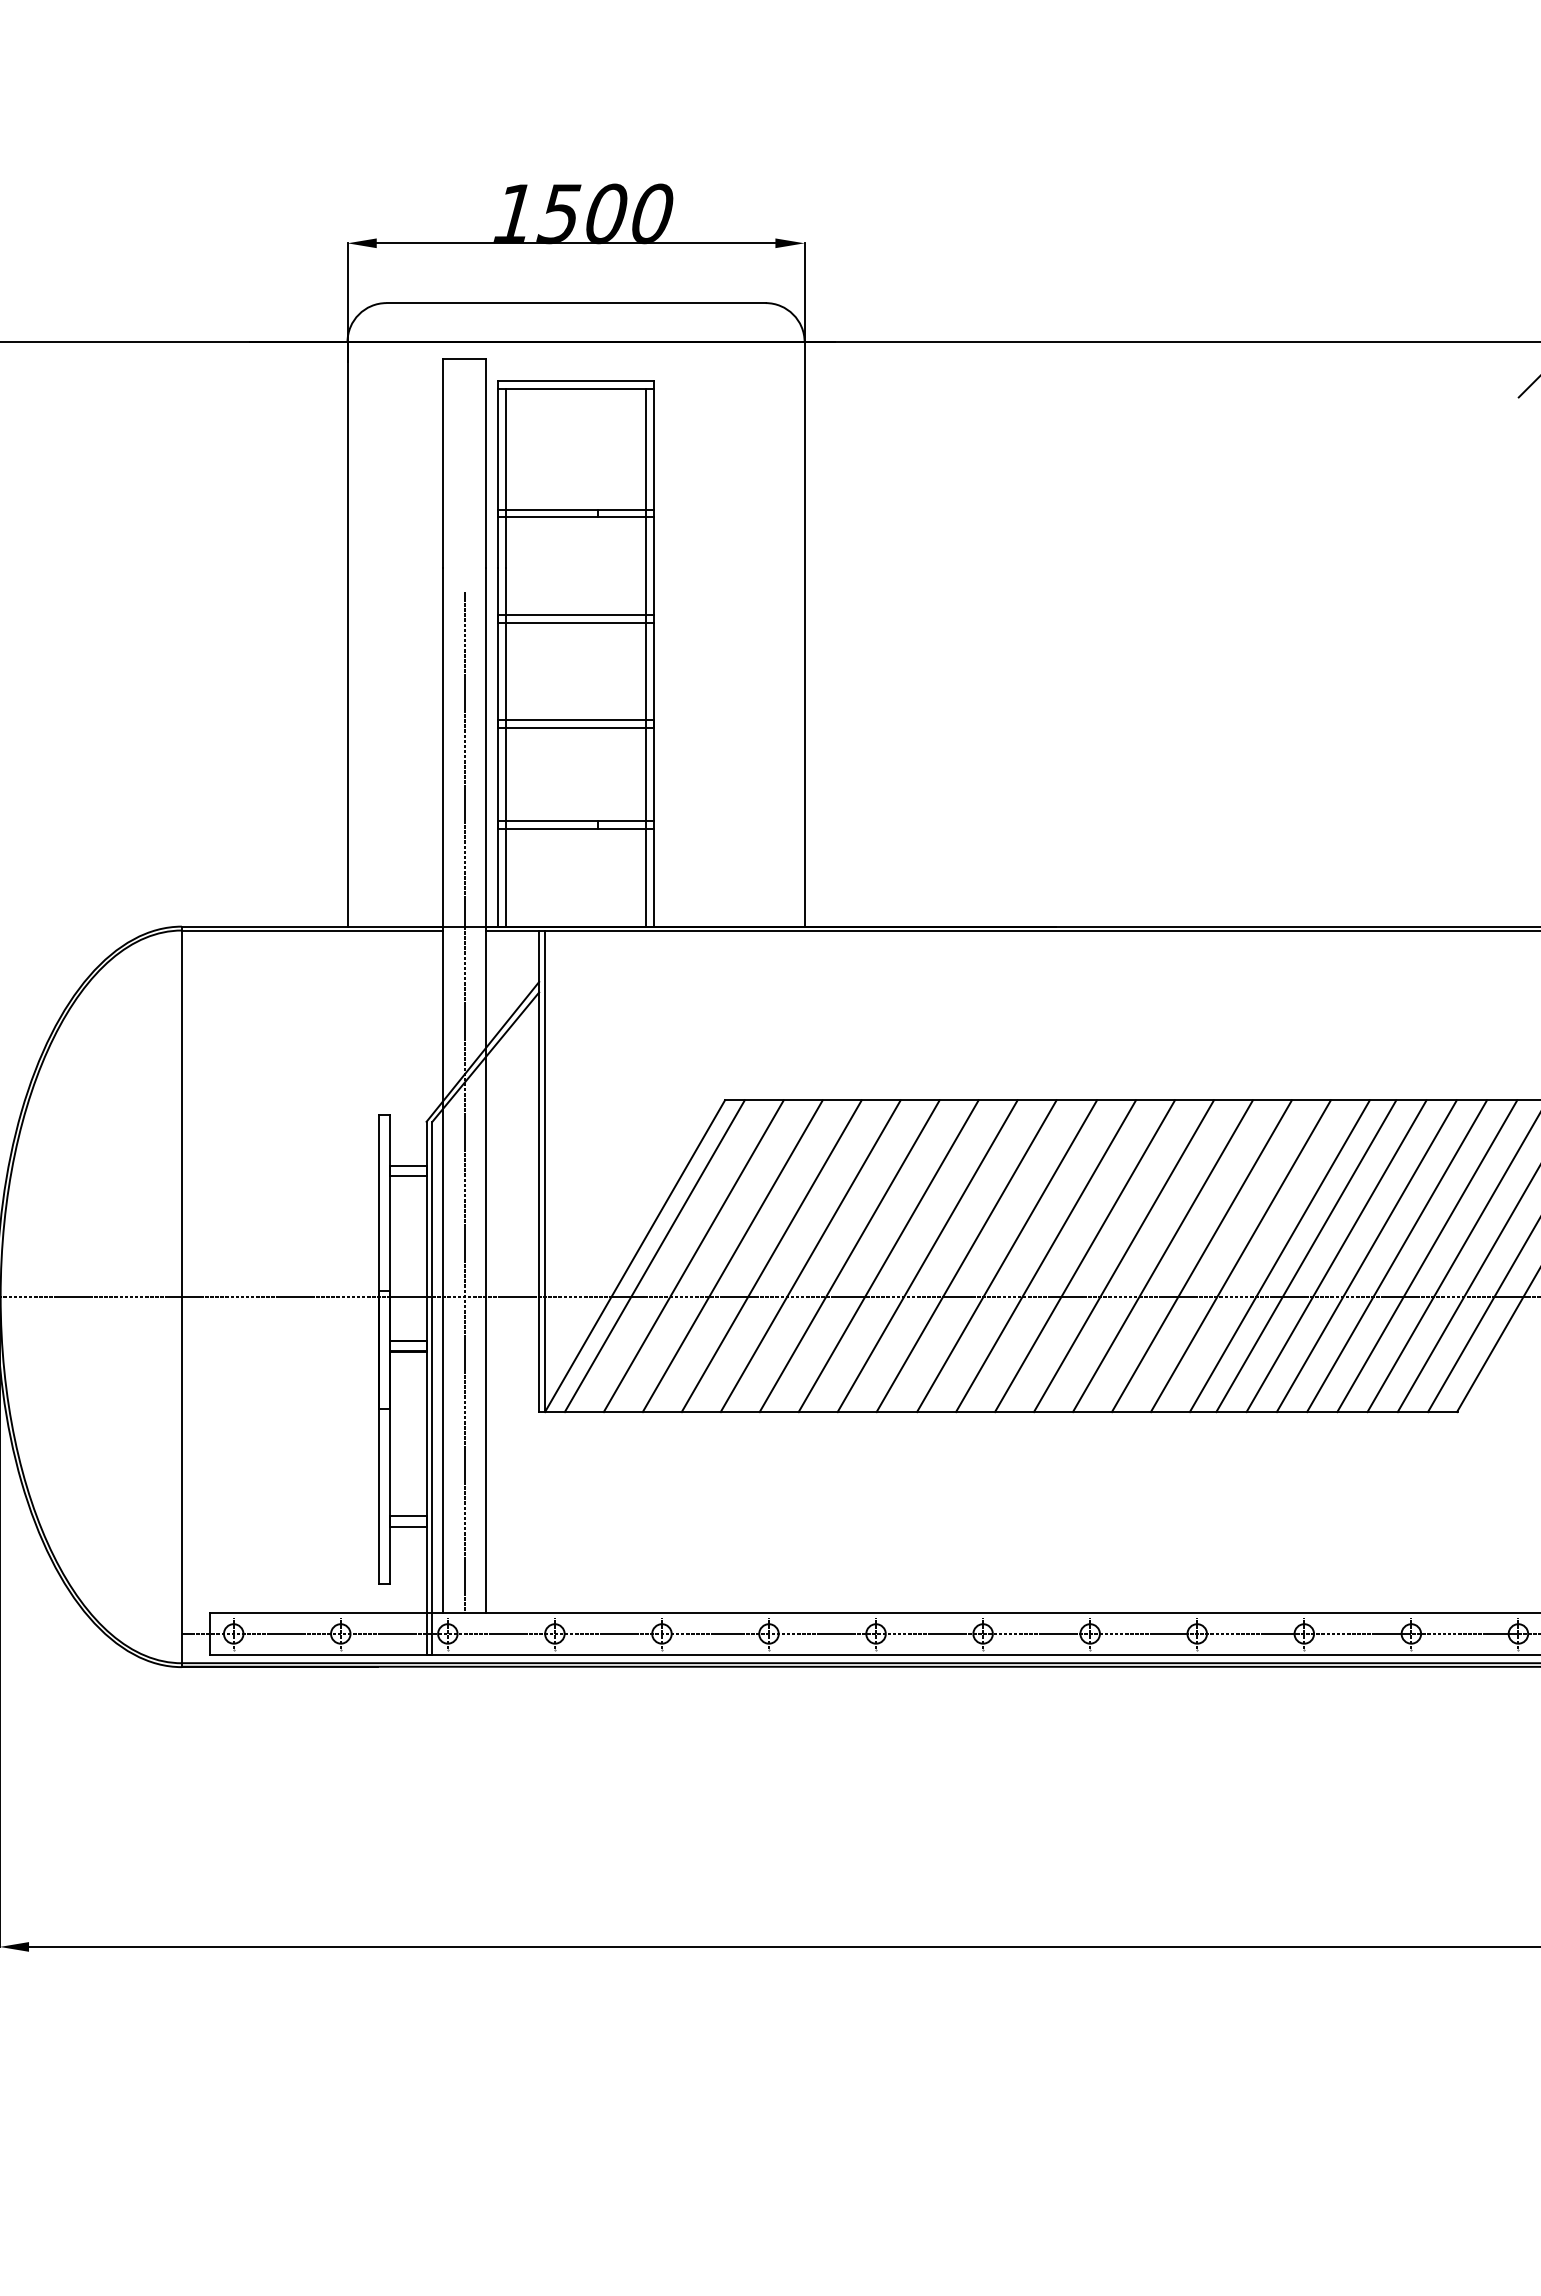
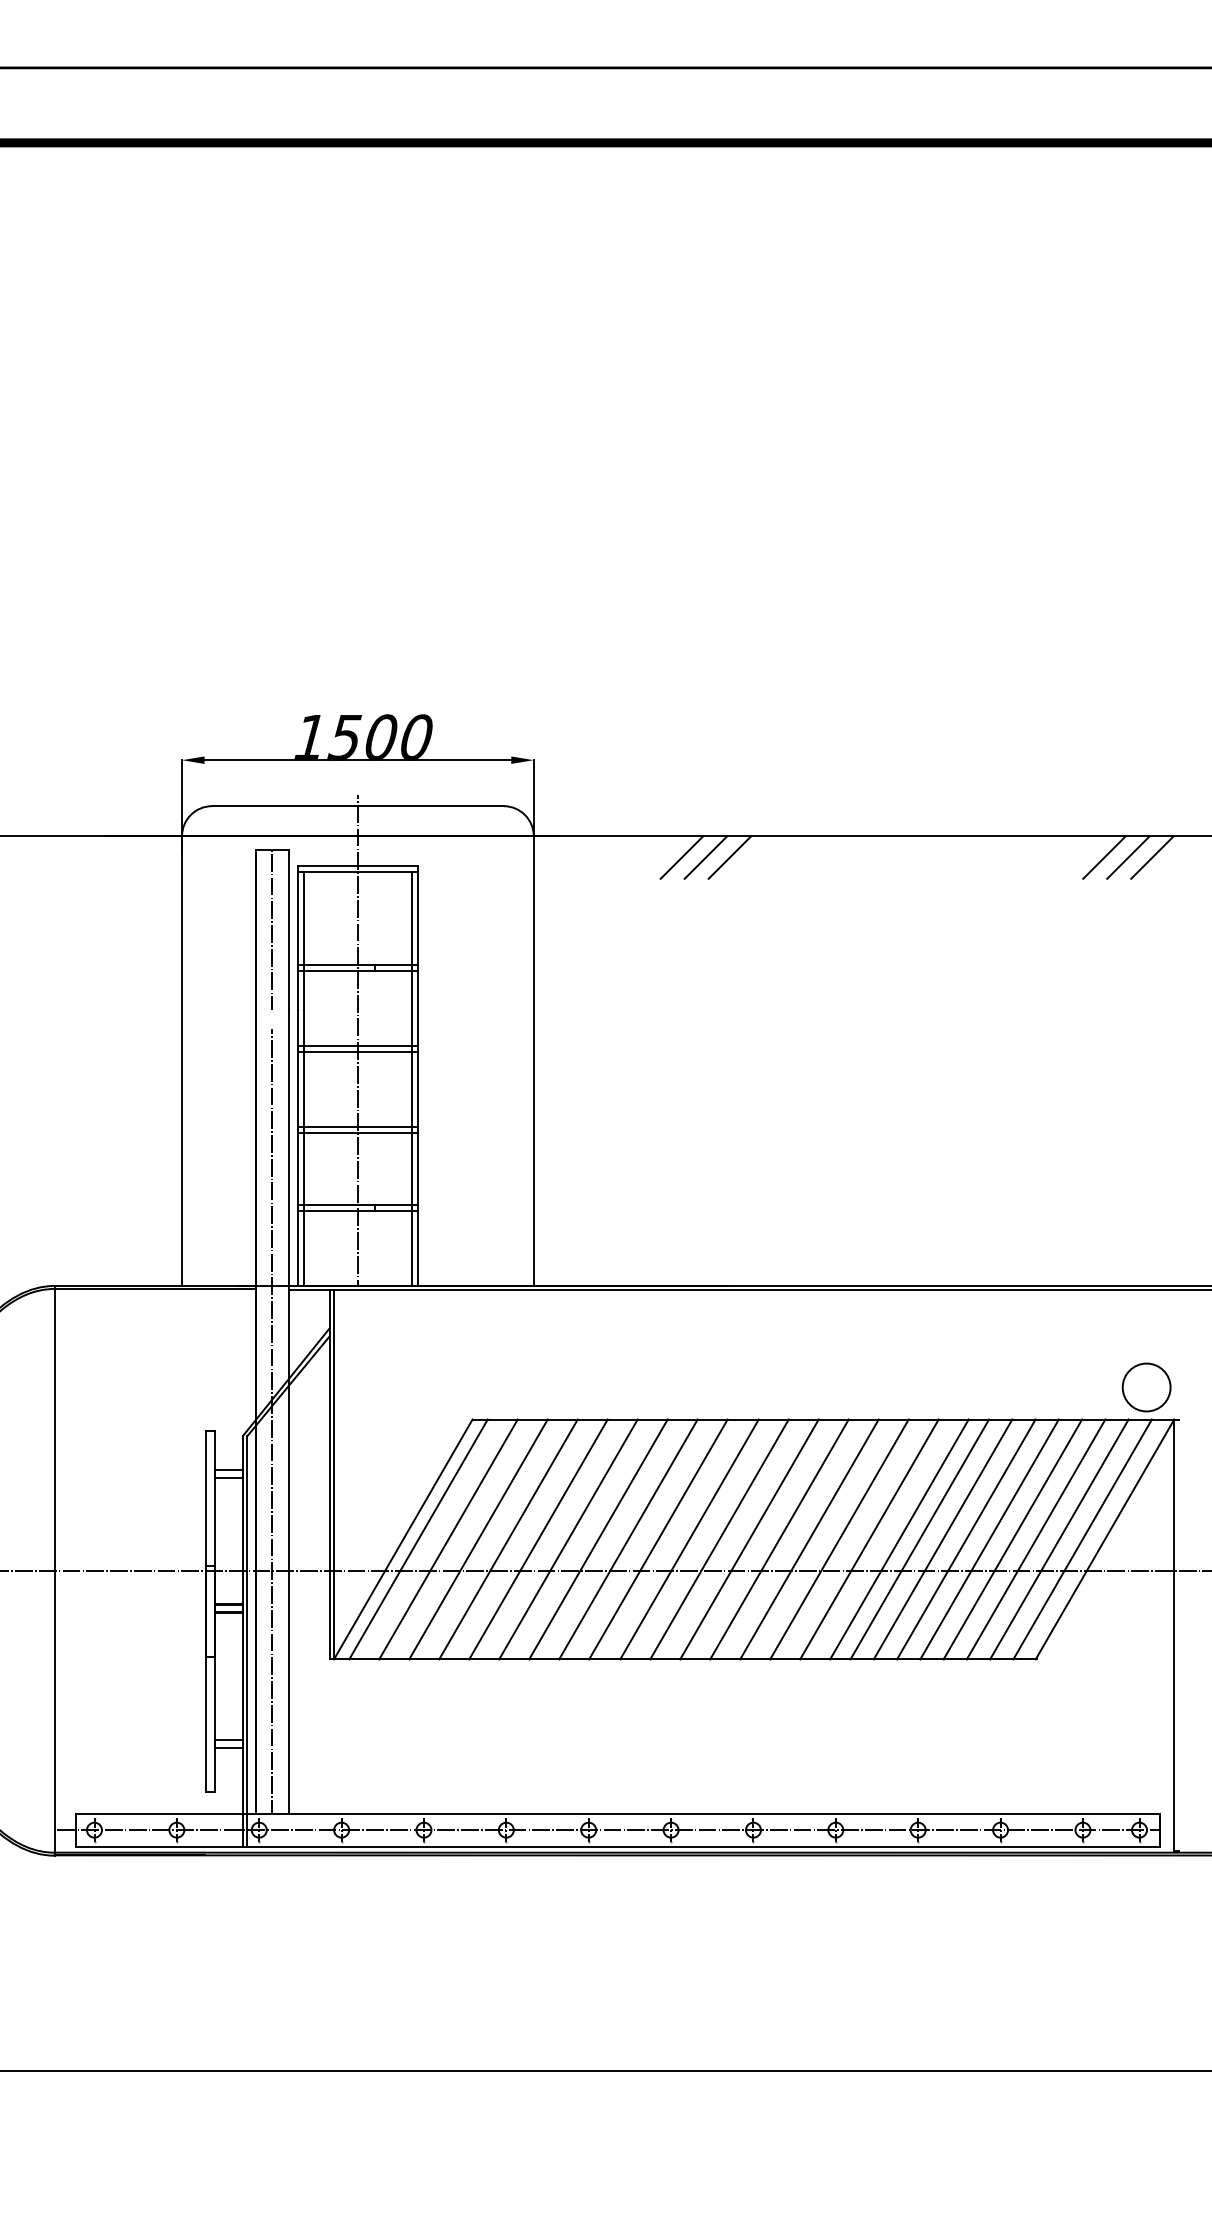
line: (996, 369) -> (681, 857), added
line: (1027, 369) -> (705, 857), added
line: (1059, 369) -> (729, 857), added
line: (465, 463) -> (272, 929), added
line: (575, 607) -> (357, 1040), added

